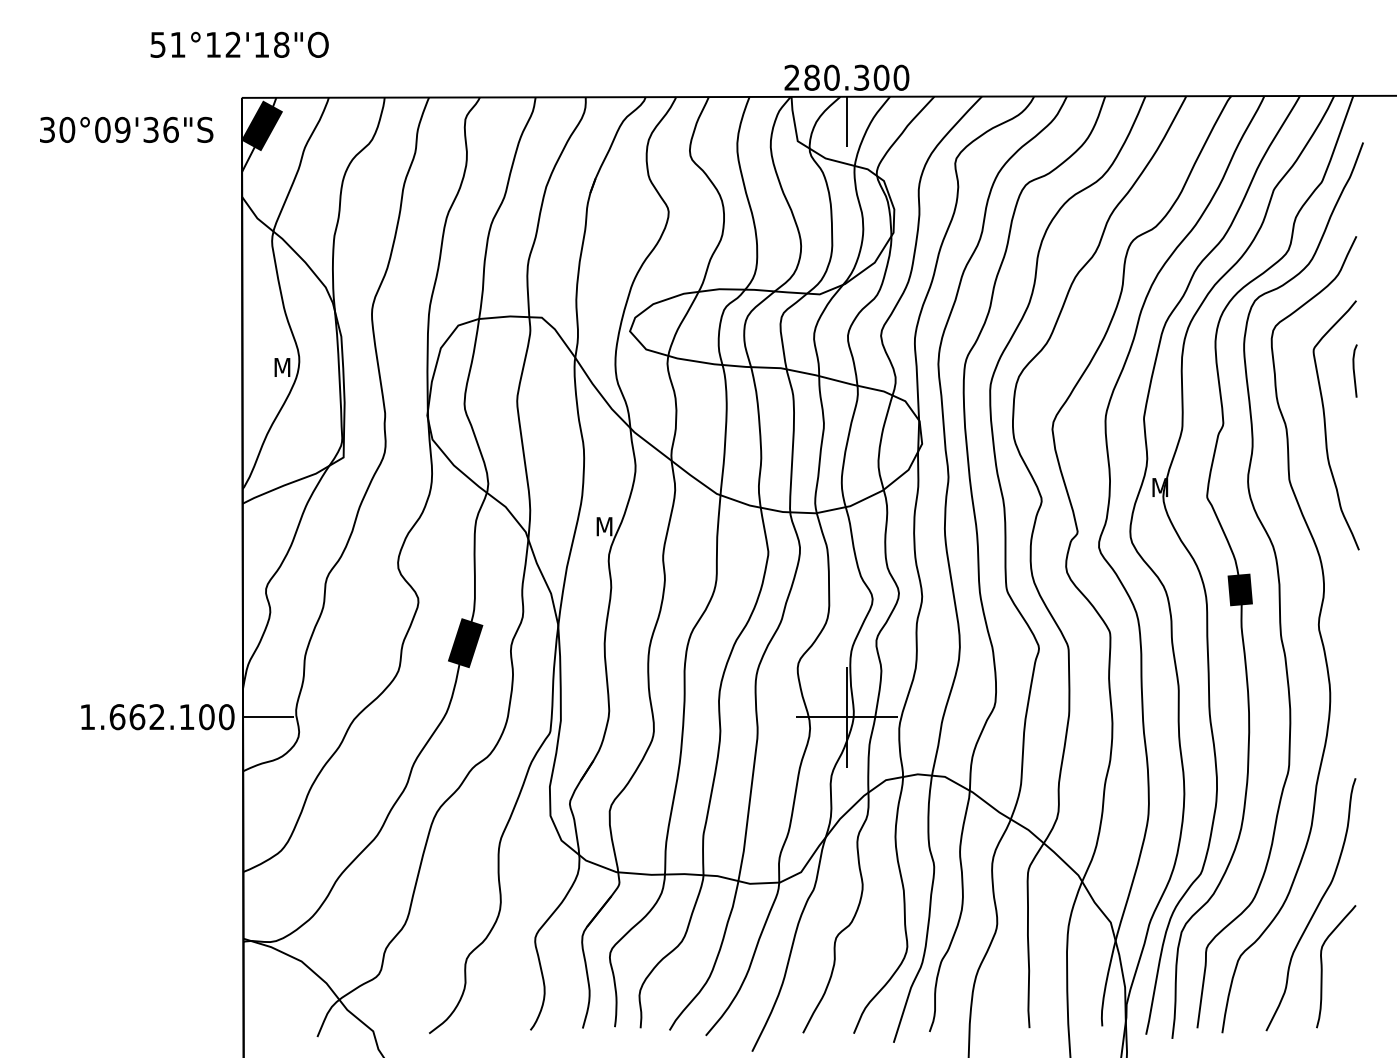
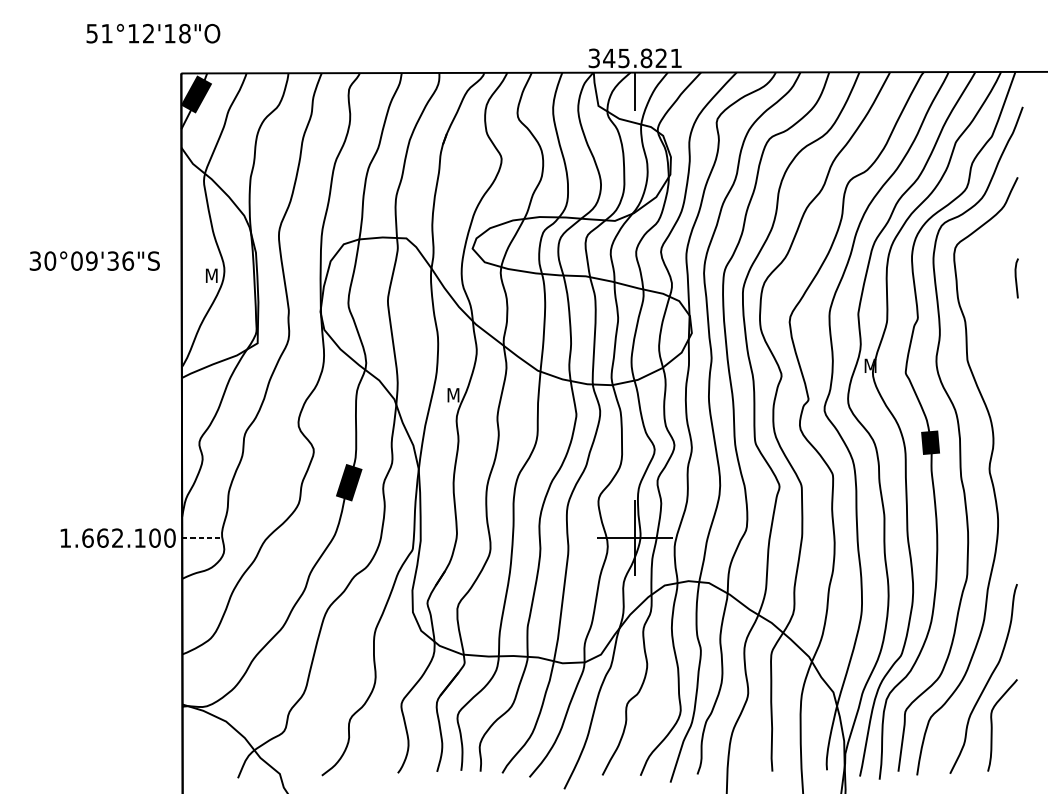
text: (239, 44) -> (153, 33), moved
text: (846, 77) -> (635, 58), 280.300 -> 345.821
text: (126, 129) -> (94, 260), moved
curve: (1326, 427) -> (995, 320), removed
line: (268, 717) -> (201, 538), solid -> dashed

